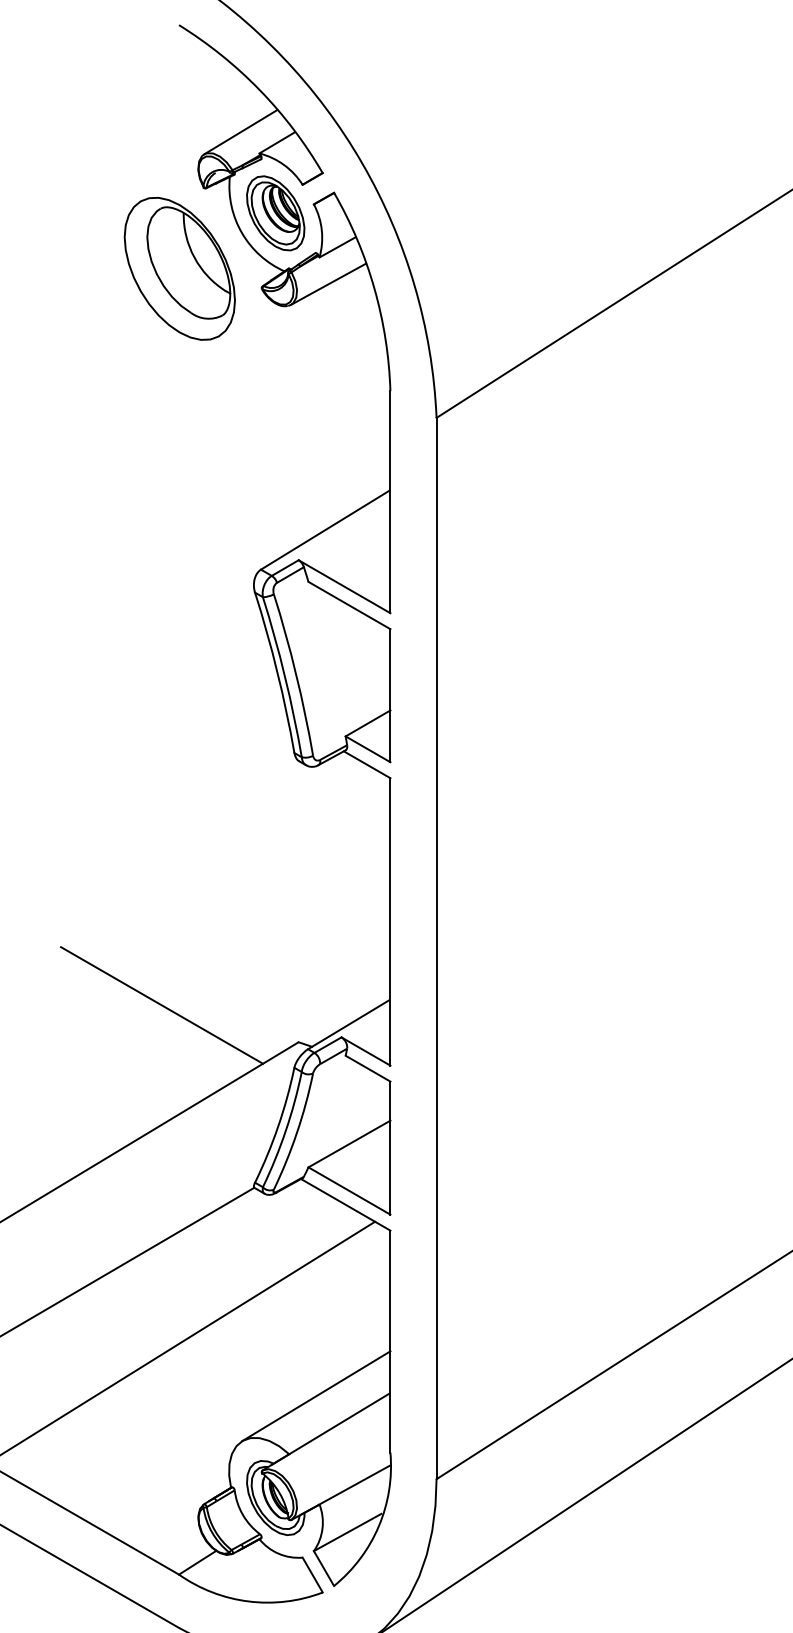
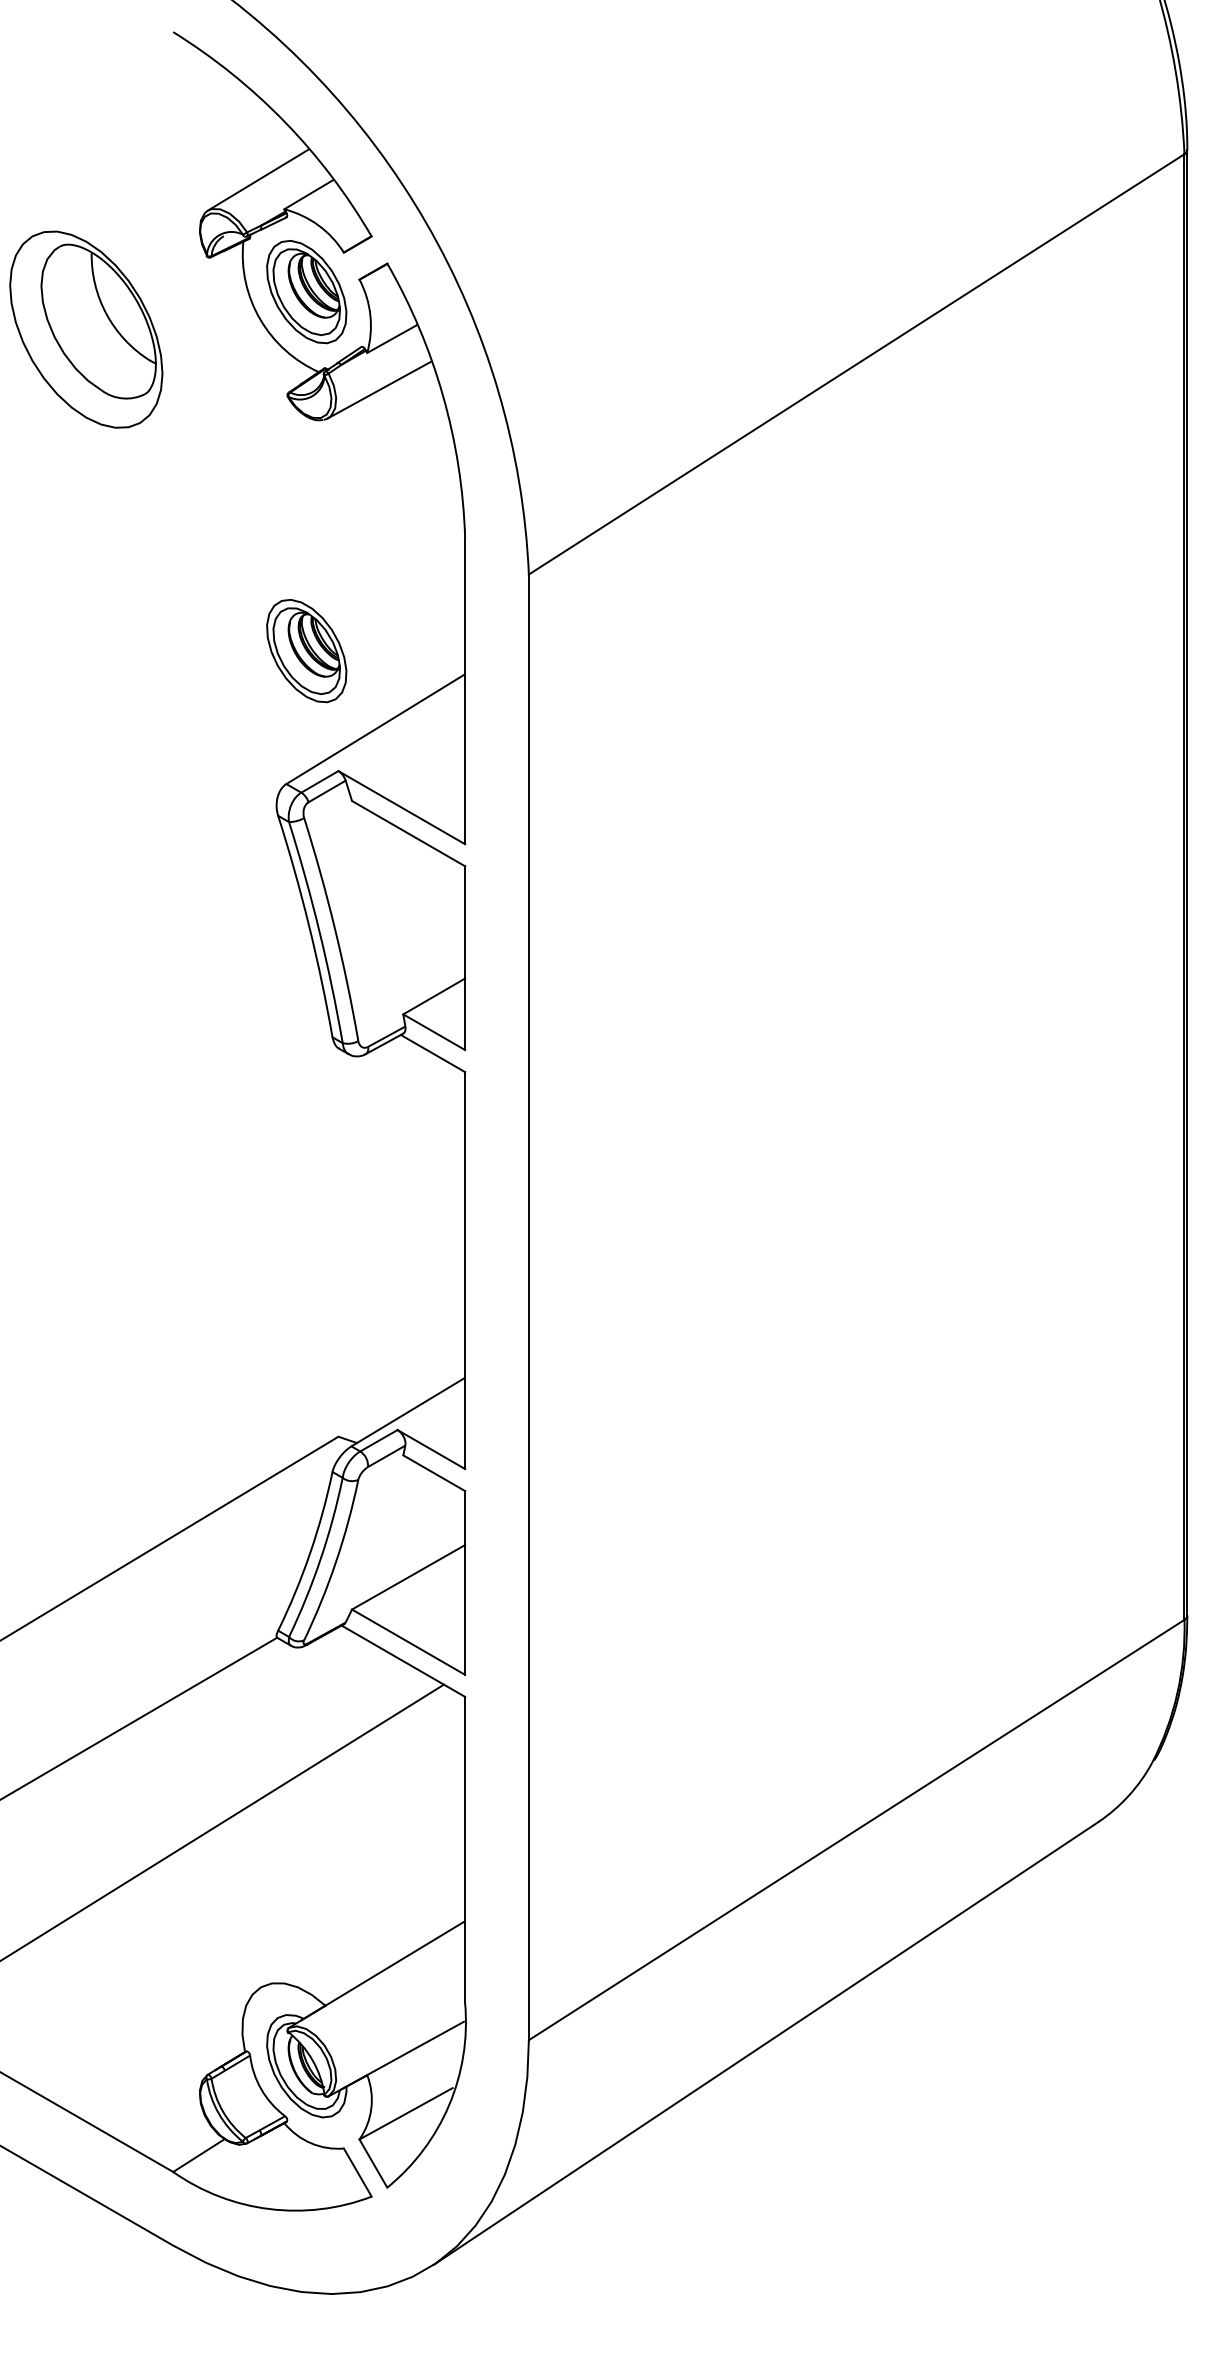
part: (179, 268) -> (86, 329), moved
part: (275, 473) -> (306, 651), added
line: (161, 1005) -> (149, 1385), removed
line: (316, 1396) -> (362, 1925), removed

